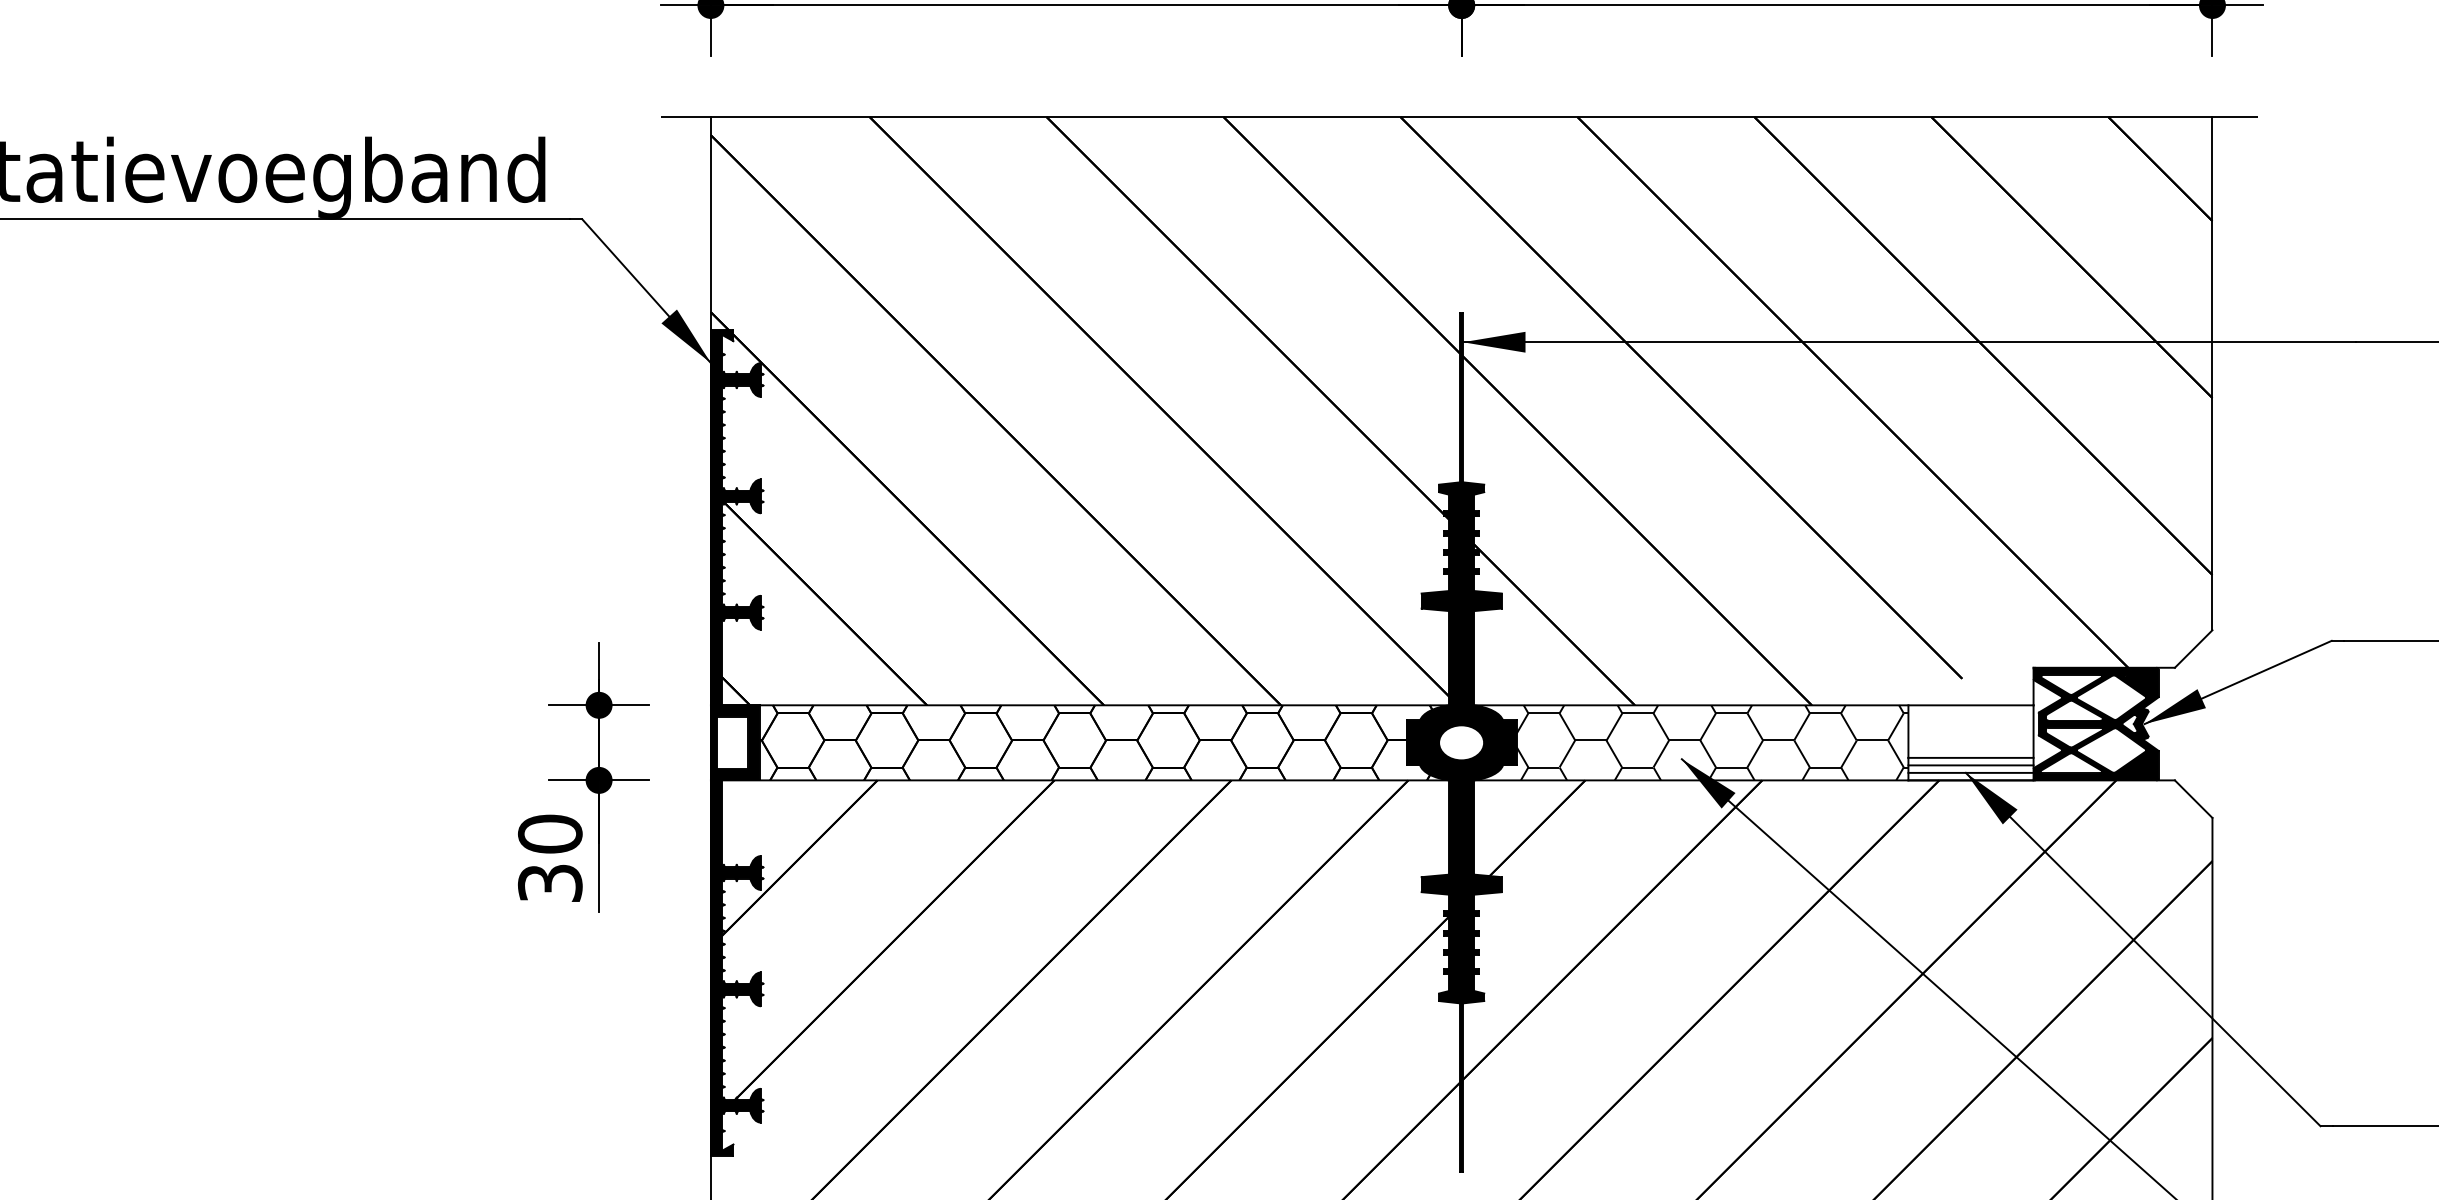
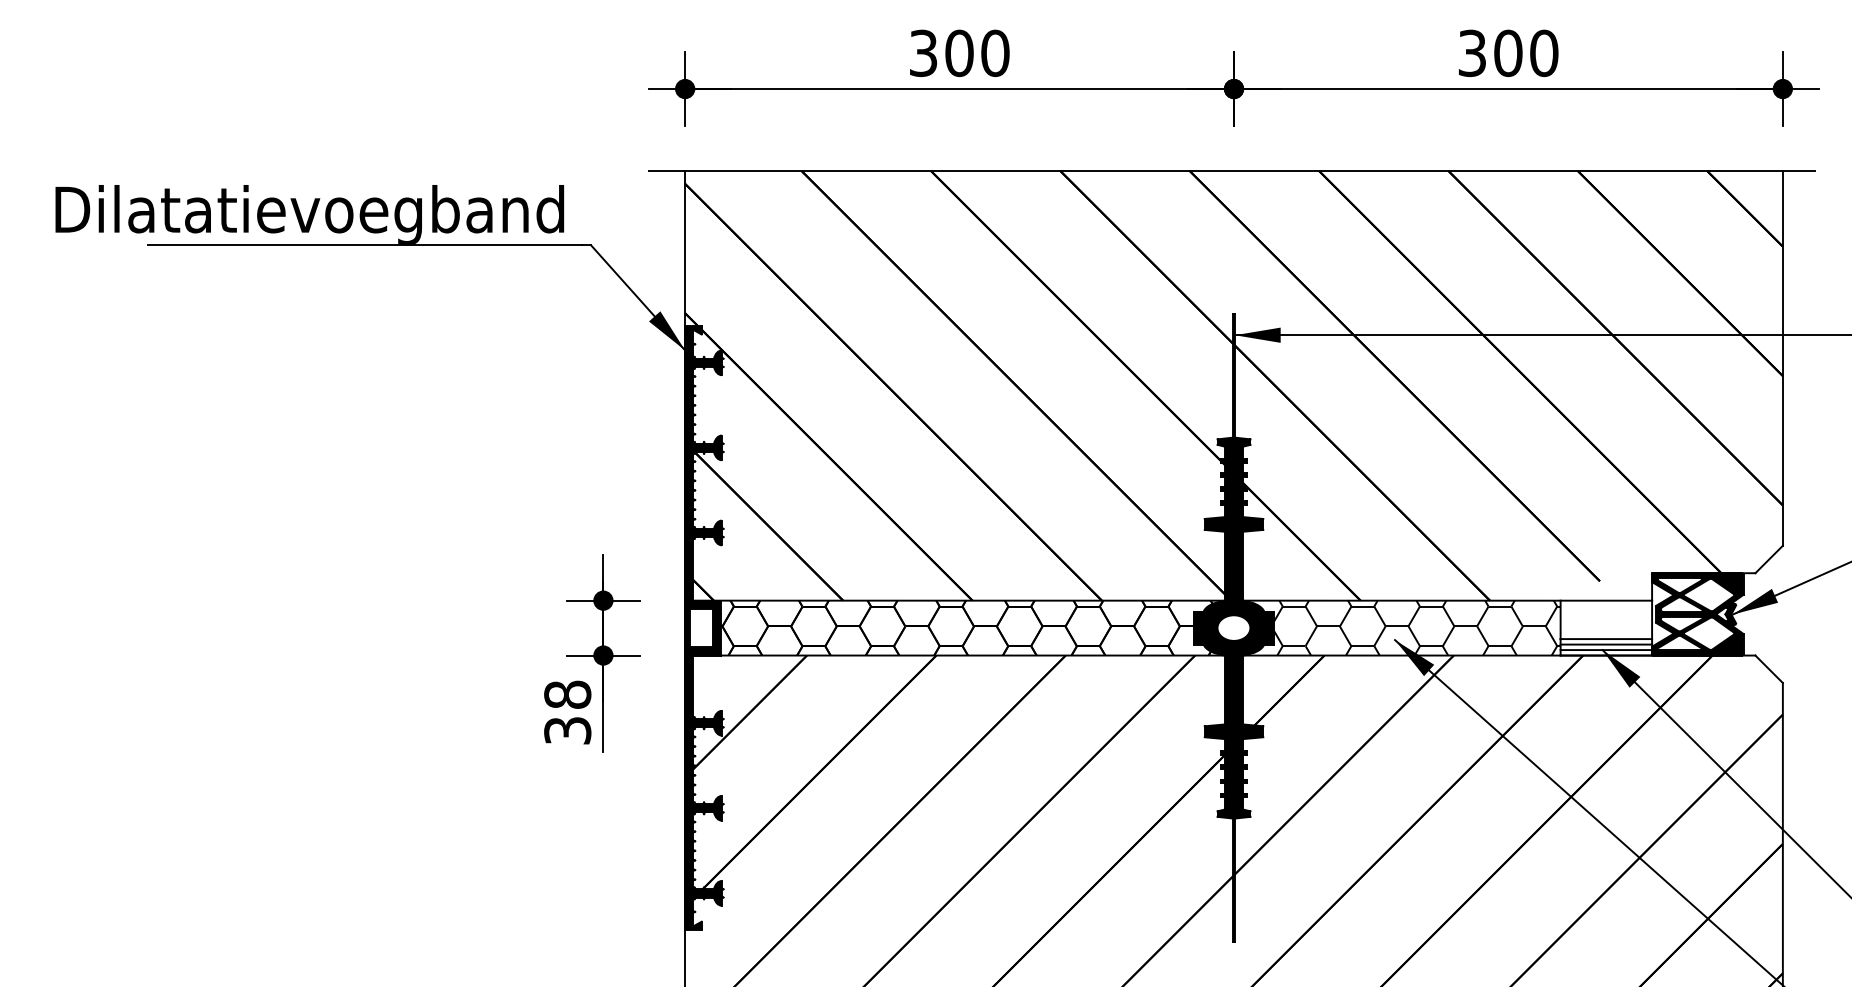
text: (549, 833) -> (567, 694), 30 -> 38

